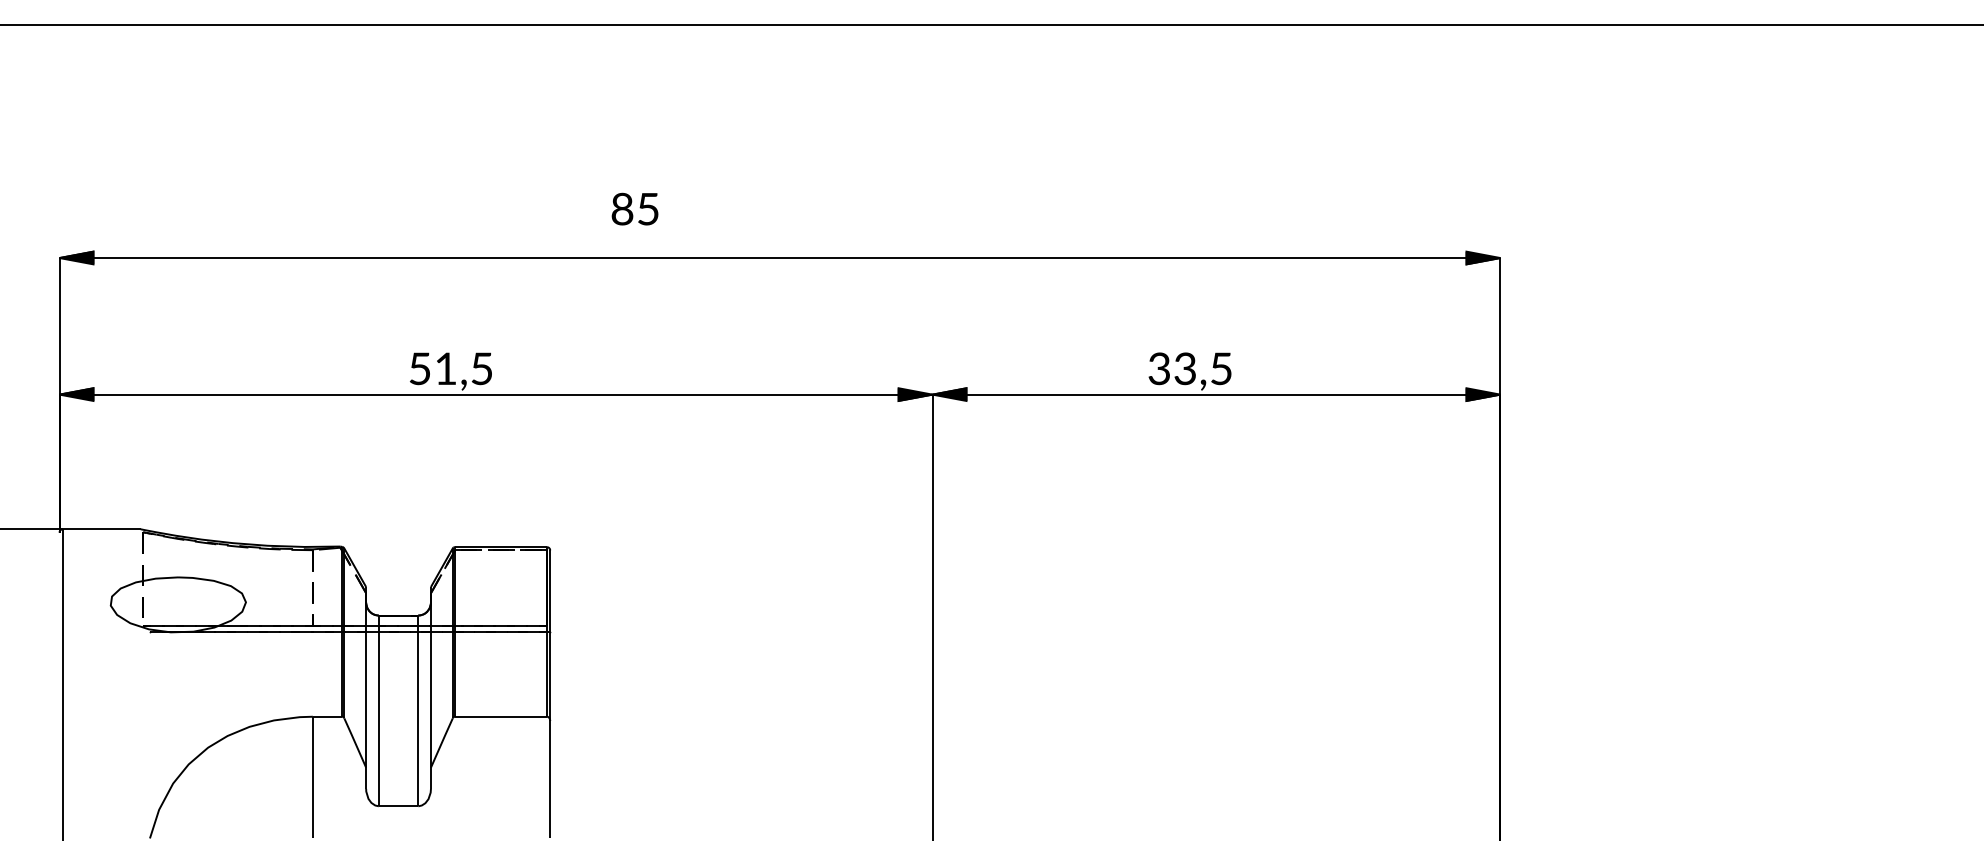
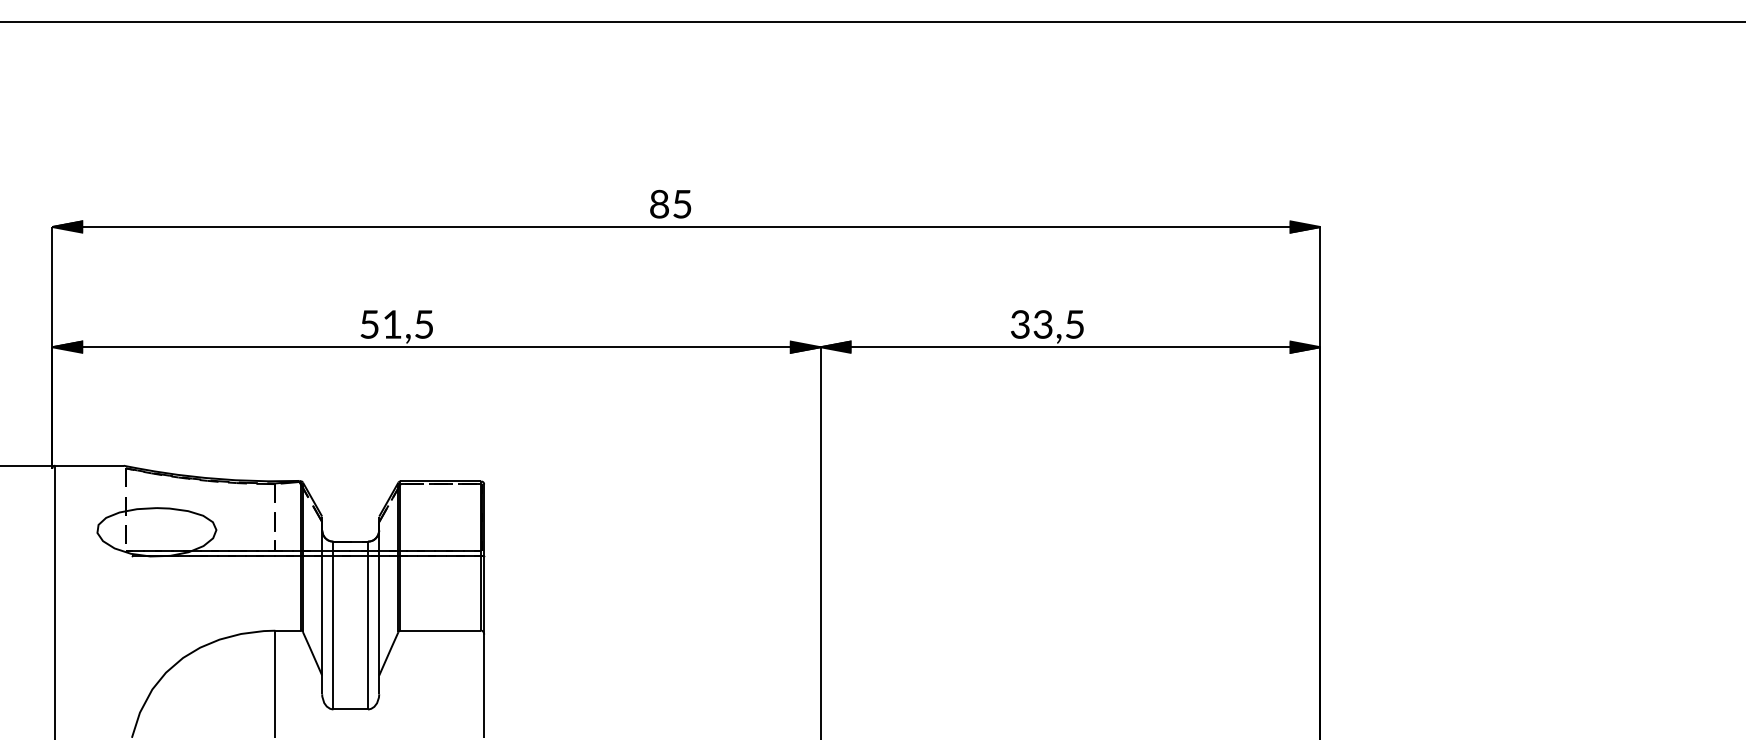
text: (634, 208) -> (670, 203), moved

